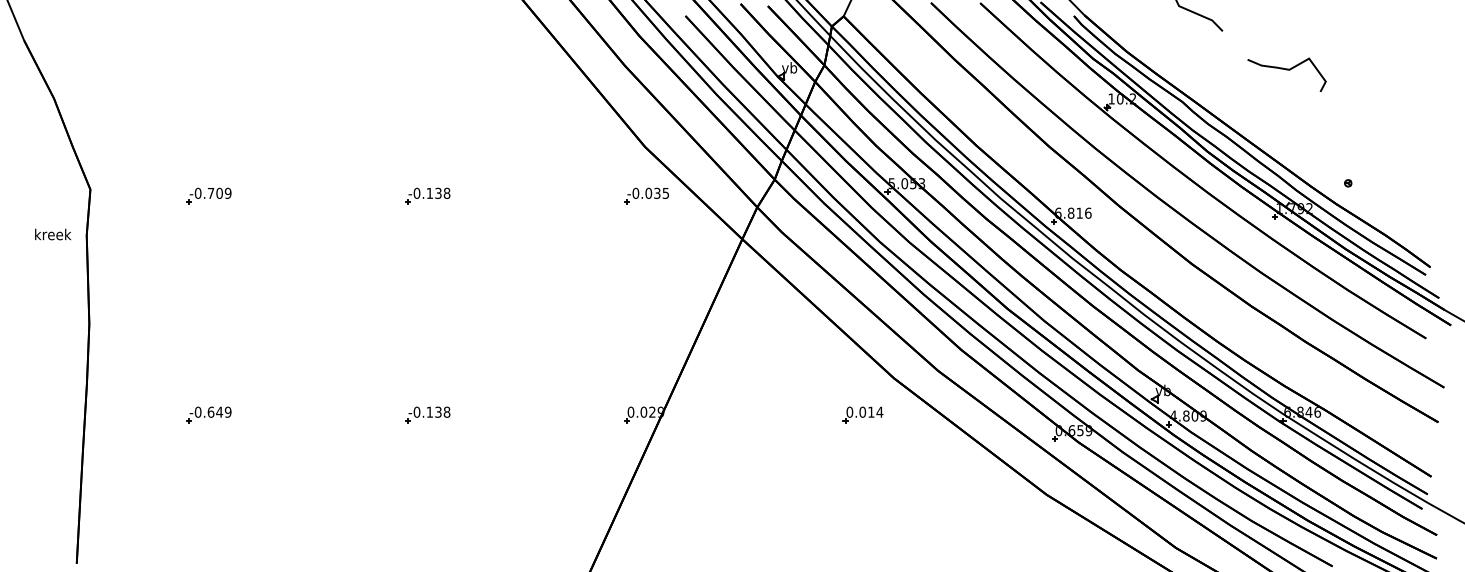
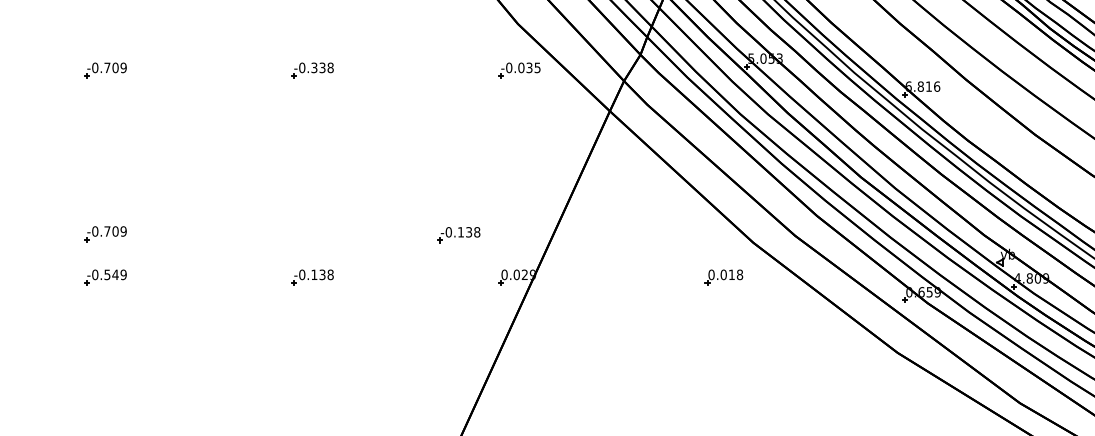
text: (429, 192) -> (314, 67), -0.138 -> -0.338
part: (208, 368) -> (105, 233), added
part: (582, 369) -> (458, 234), added
text: (210, 411) -> (106, 274), -0.649 -> -0.549
text: (879, 411) -> (739, 274), 0.014 -> 0.018

